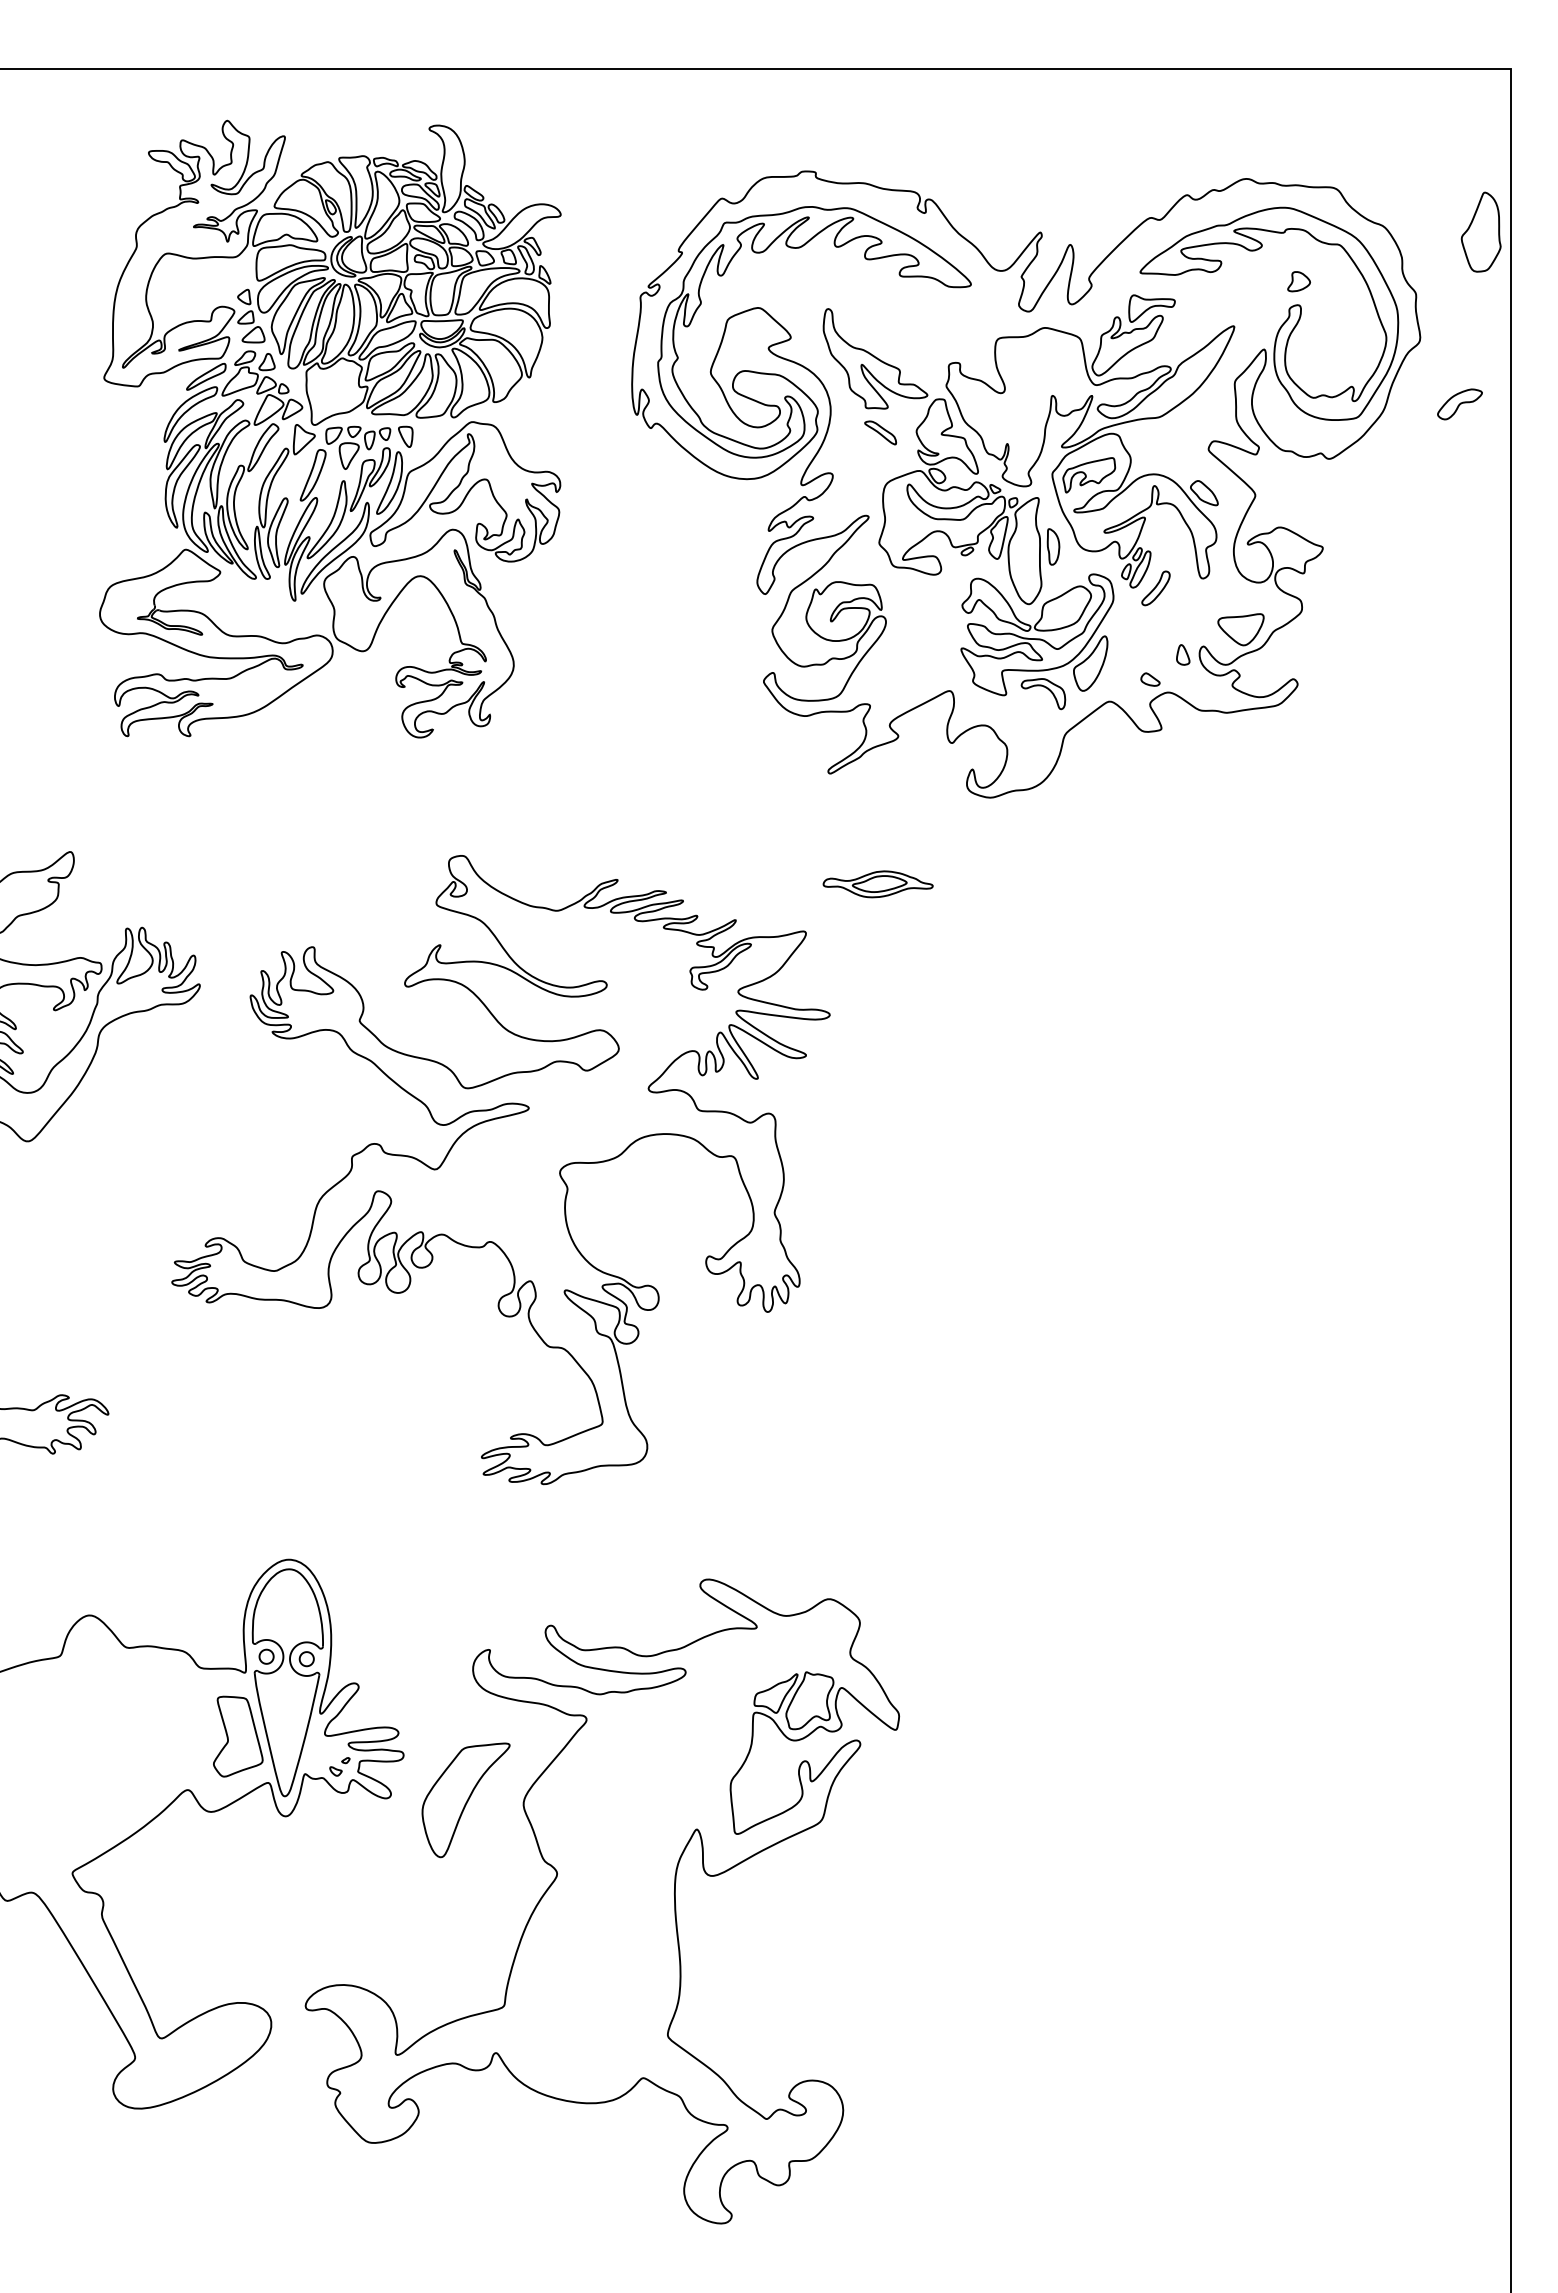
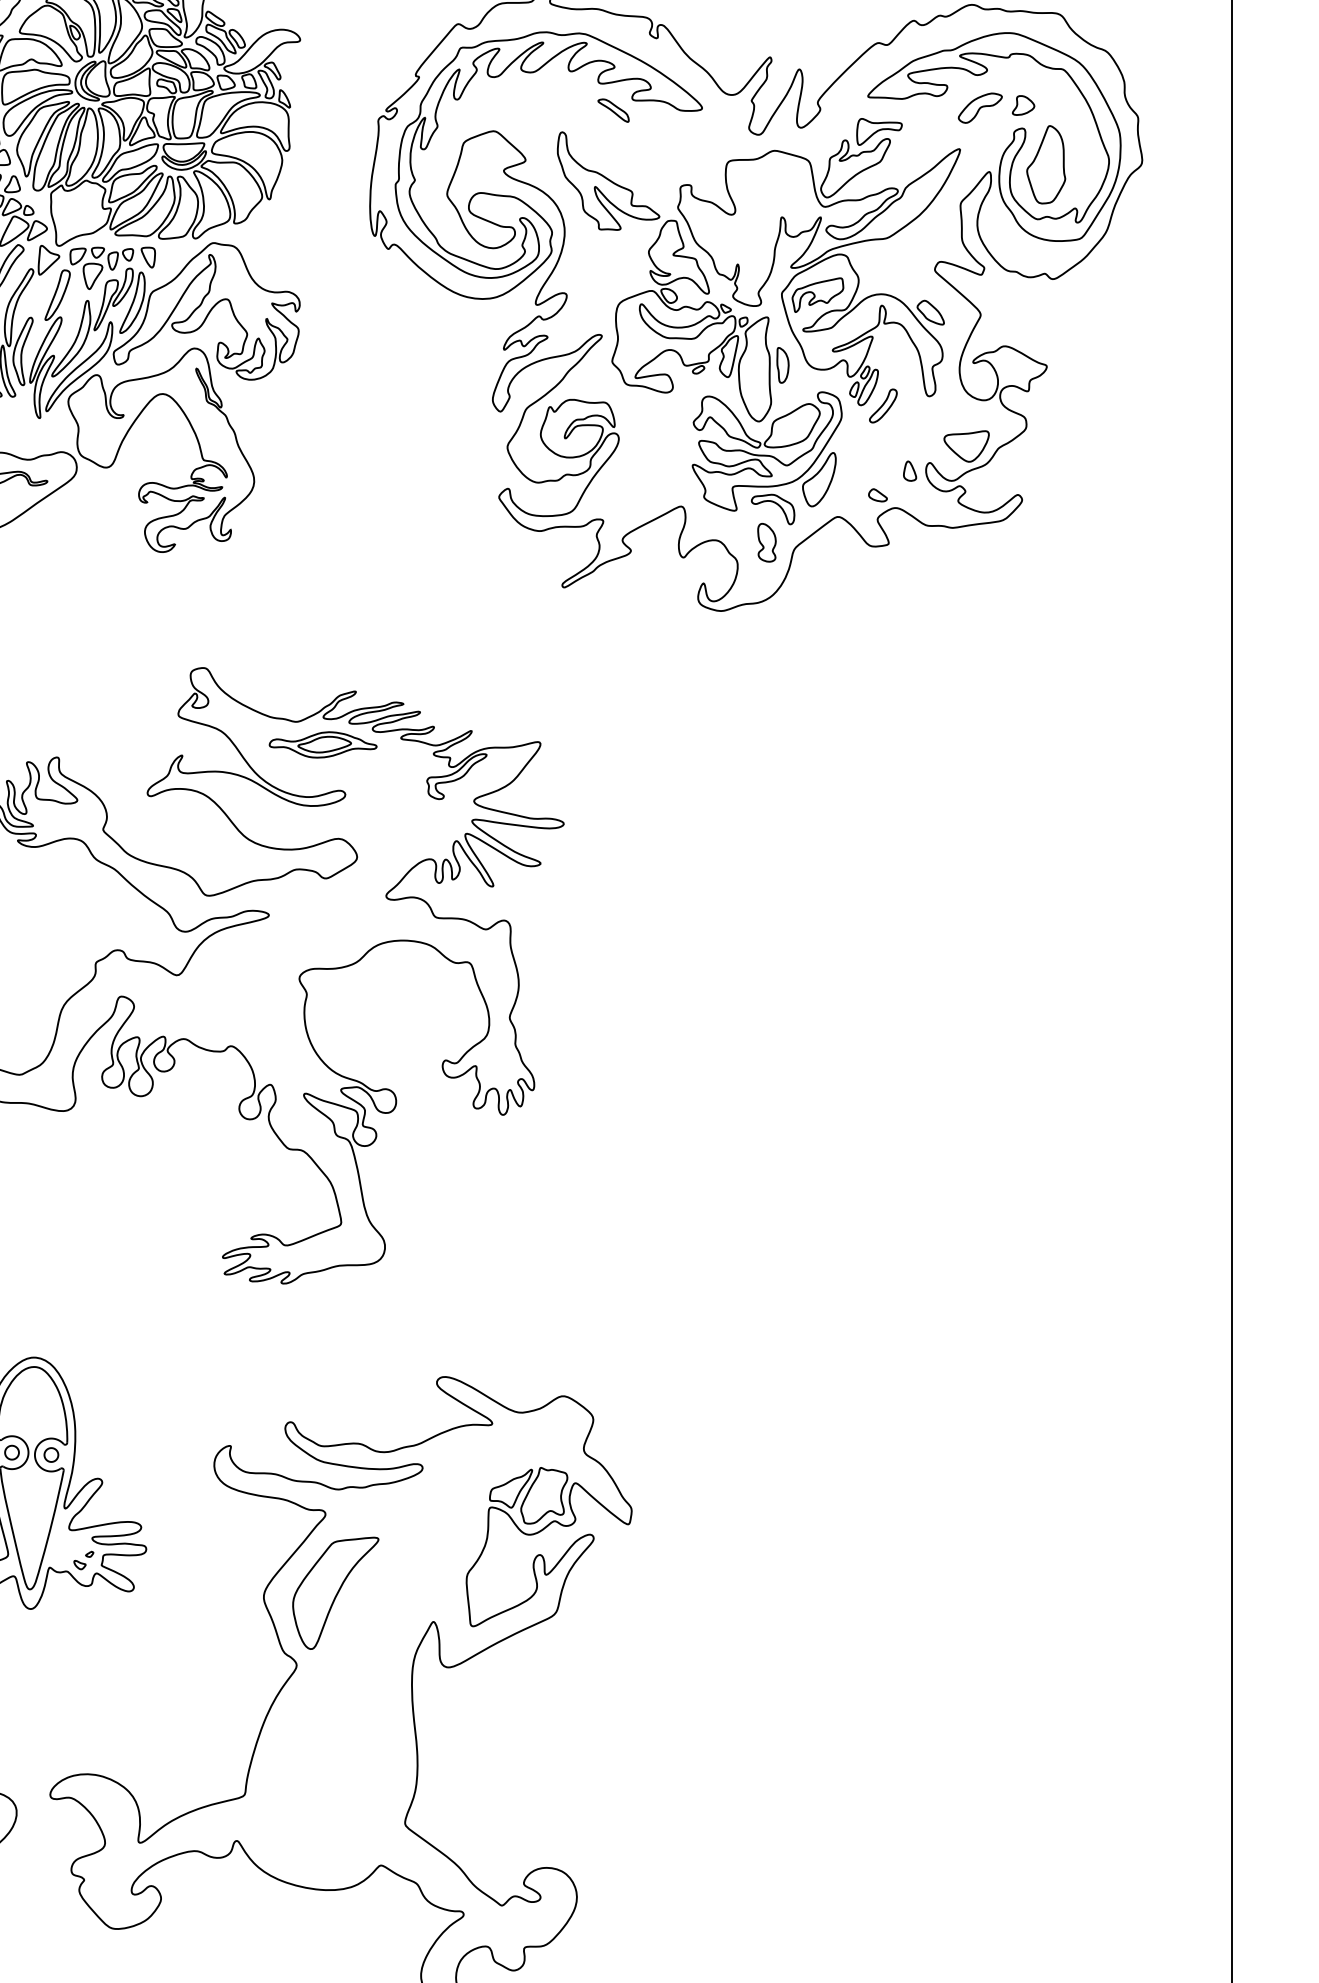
part: (1480, 231) -> (1045, 164), moved
part: (1459, 404) -> (979, 108), moved
part: (880, 432) -> (613, 110), moved
part: (1037, 727) -> (767, 542), added
part: (877, 884) -> (322, 745), moved
part: (465, 1800) -> (335, 1593), moved

